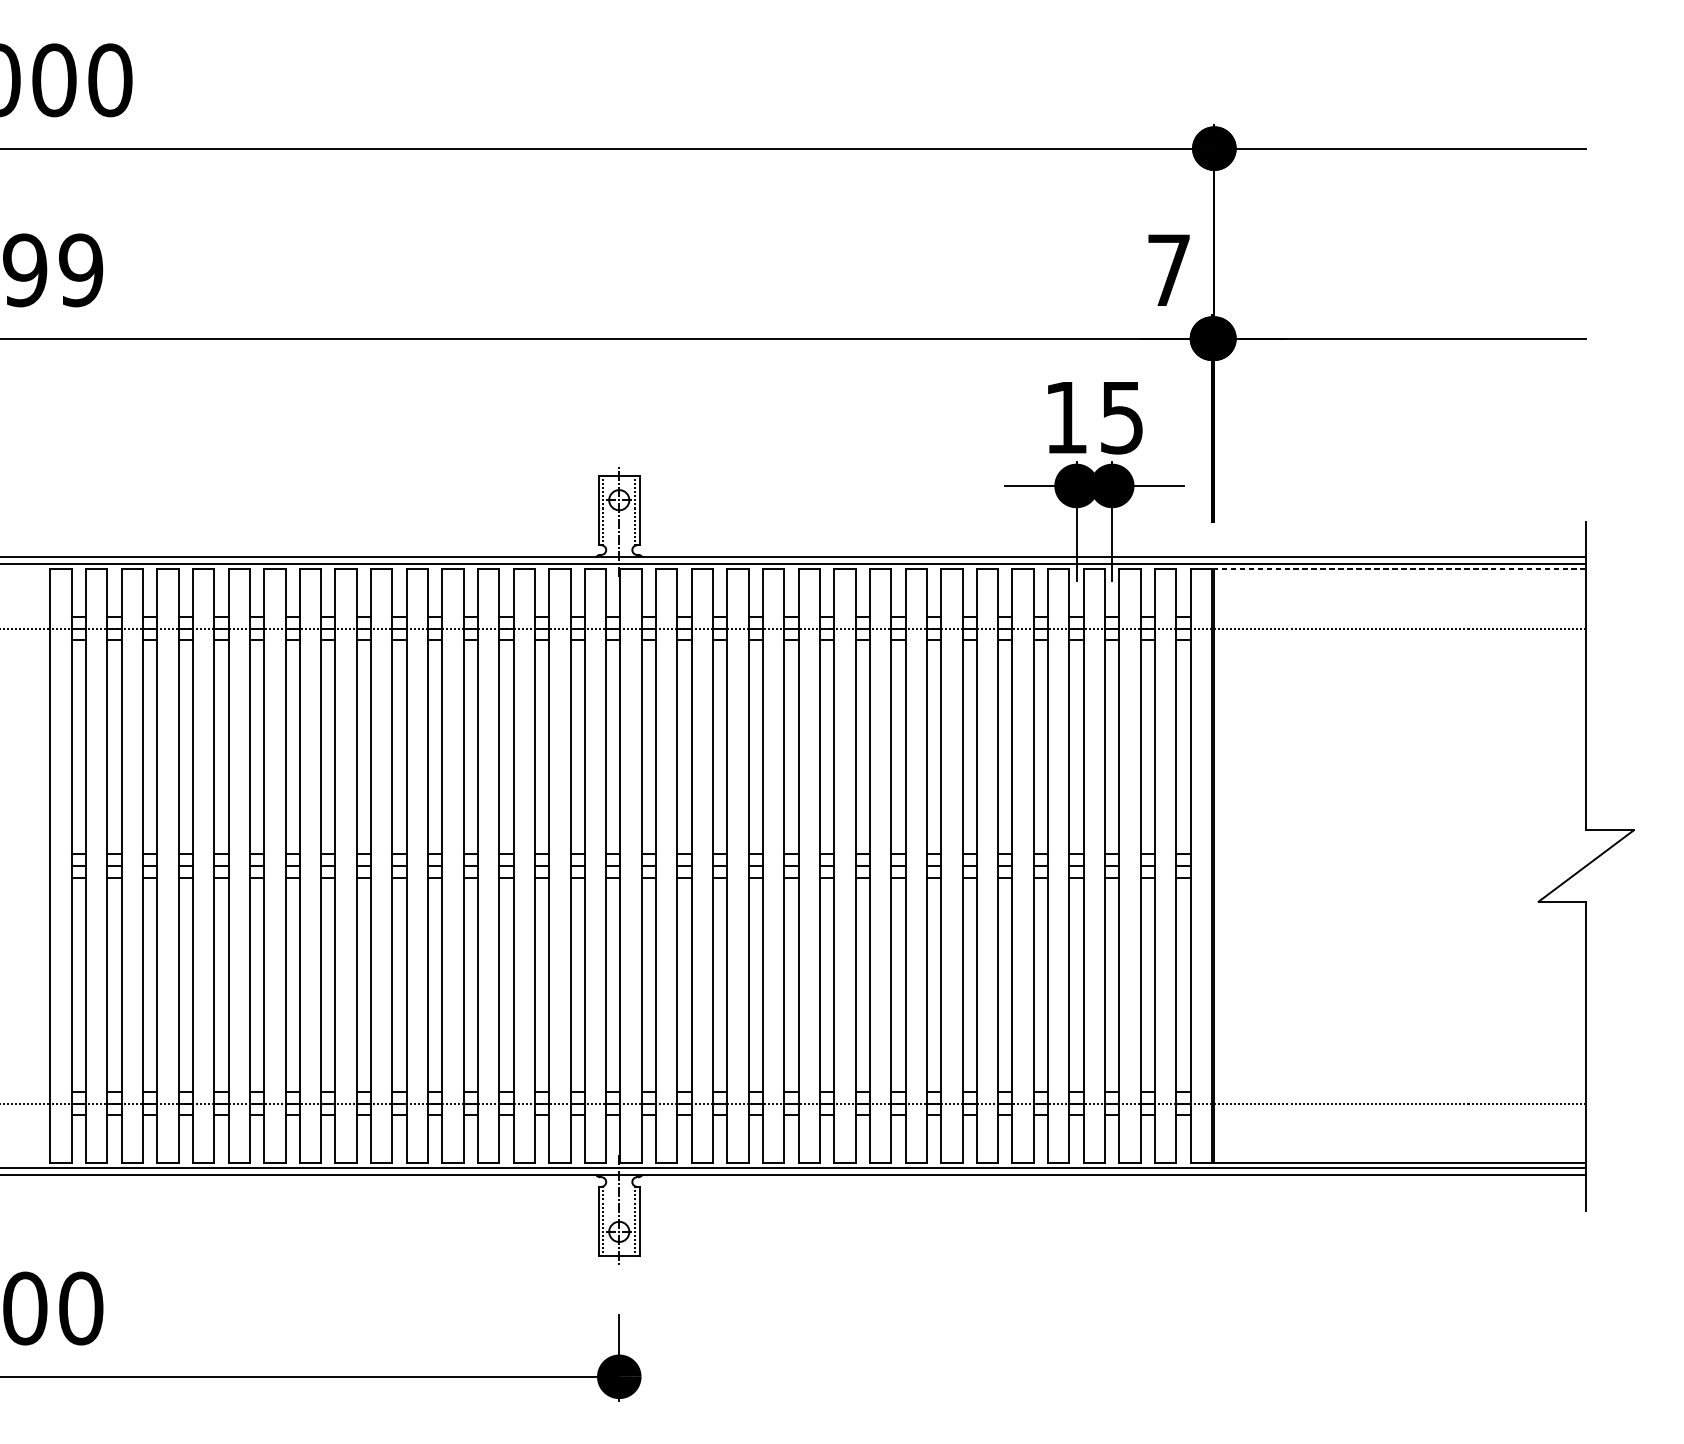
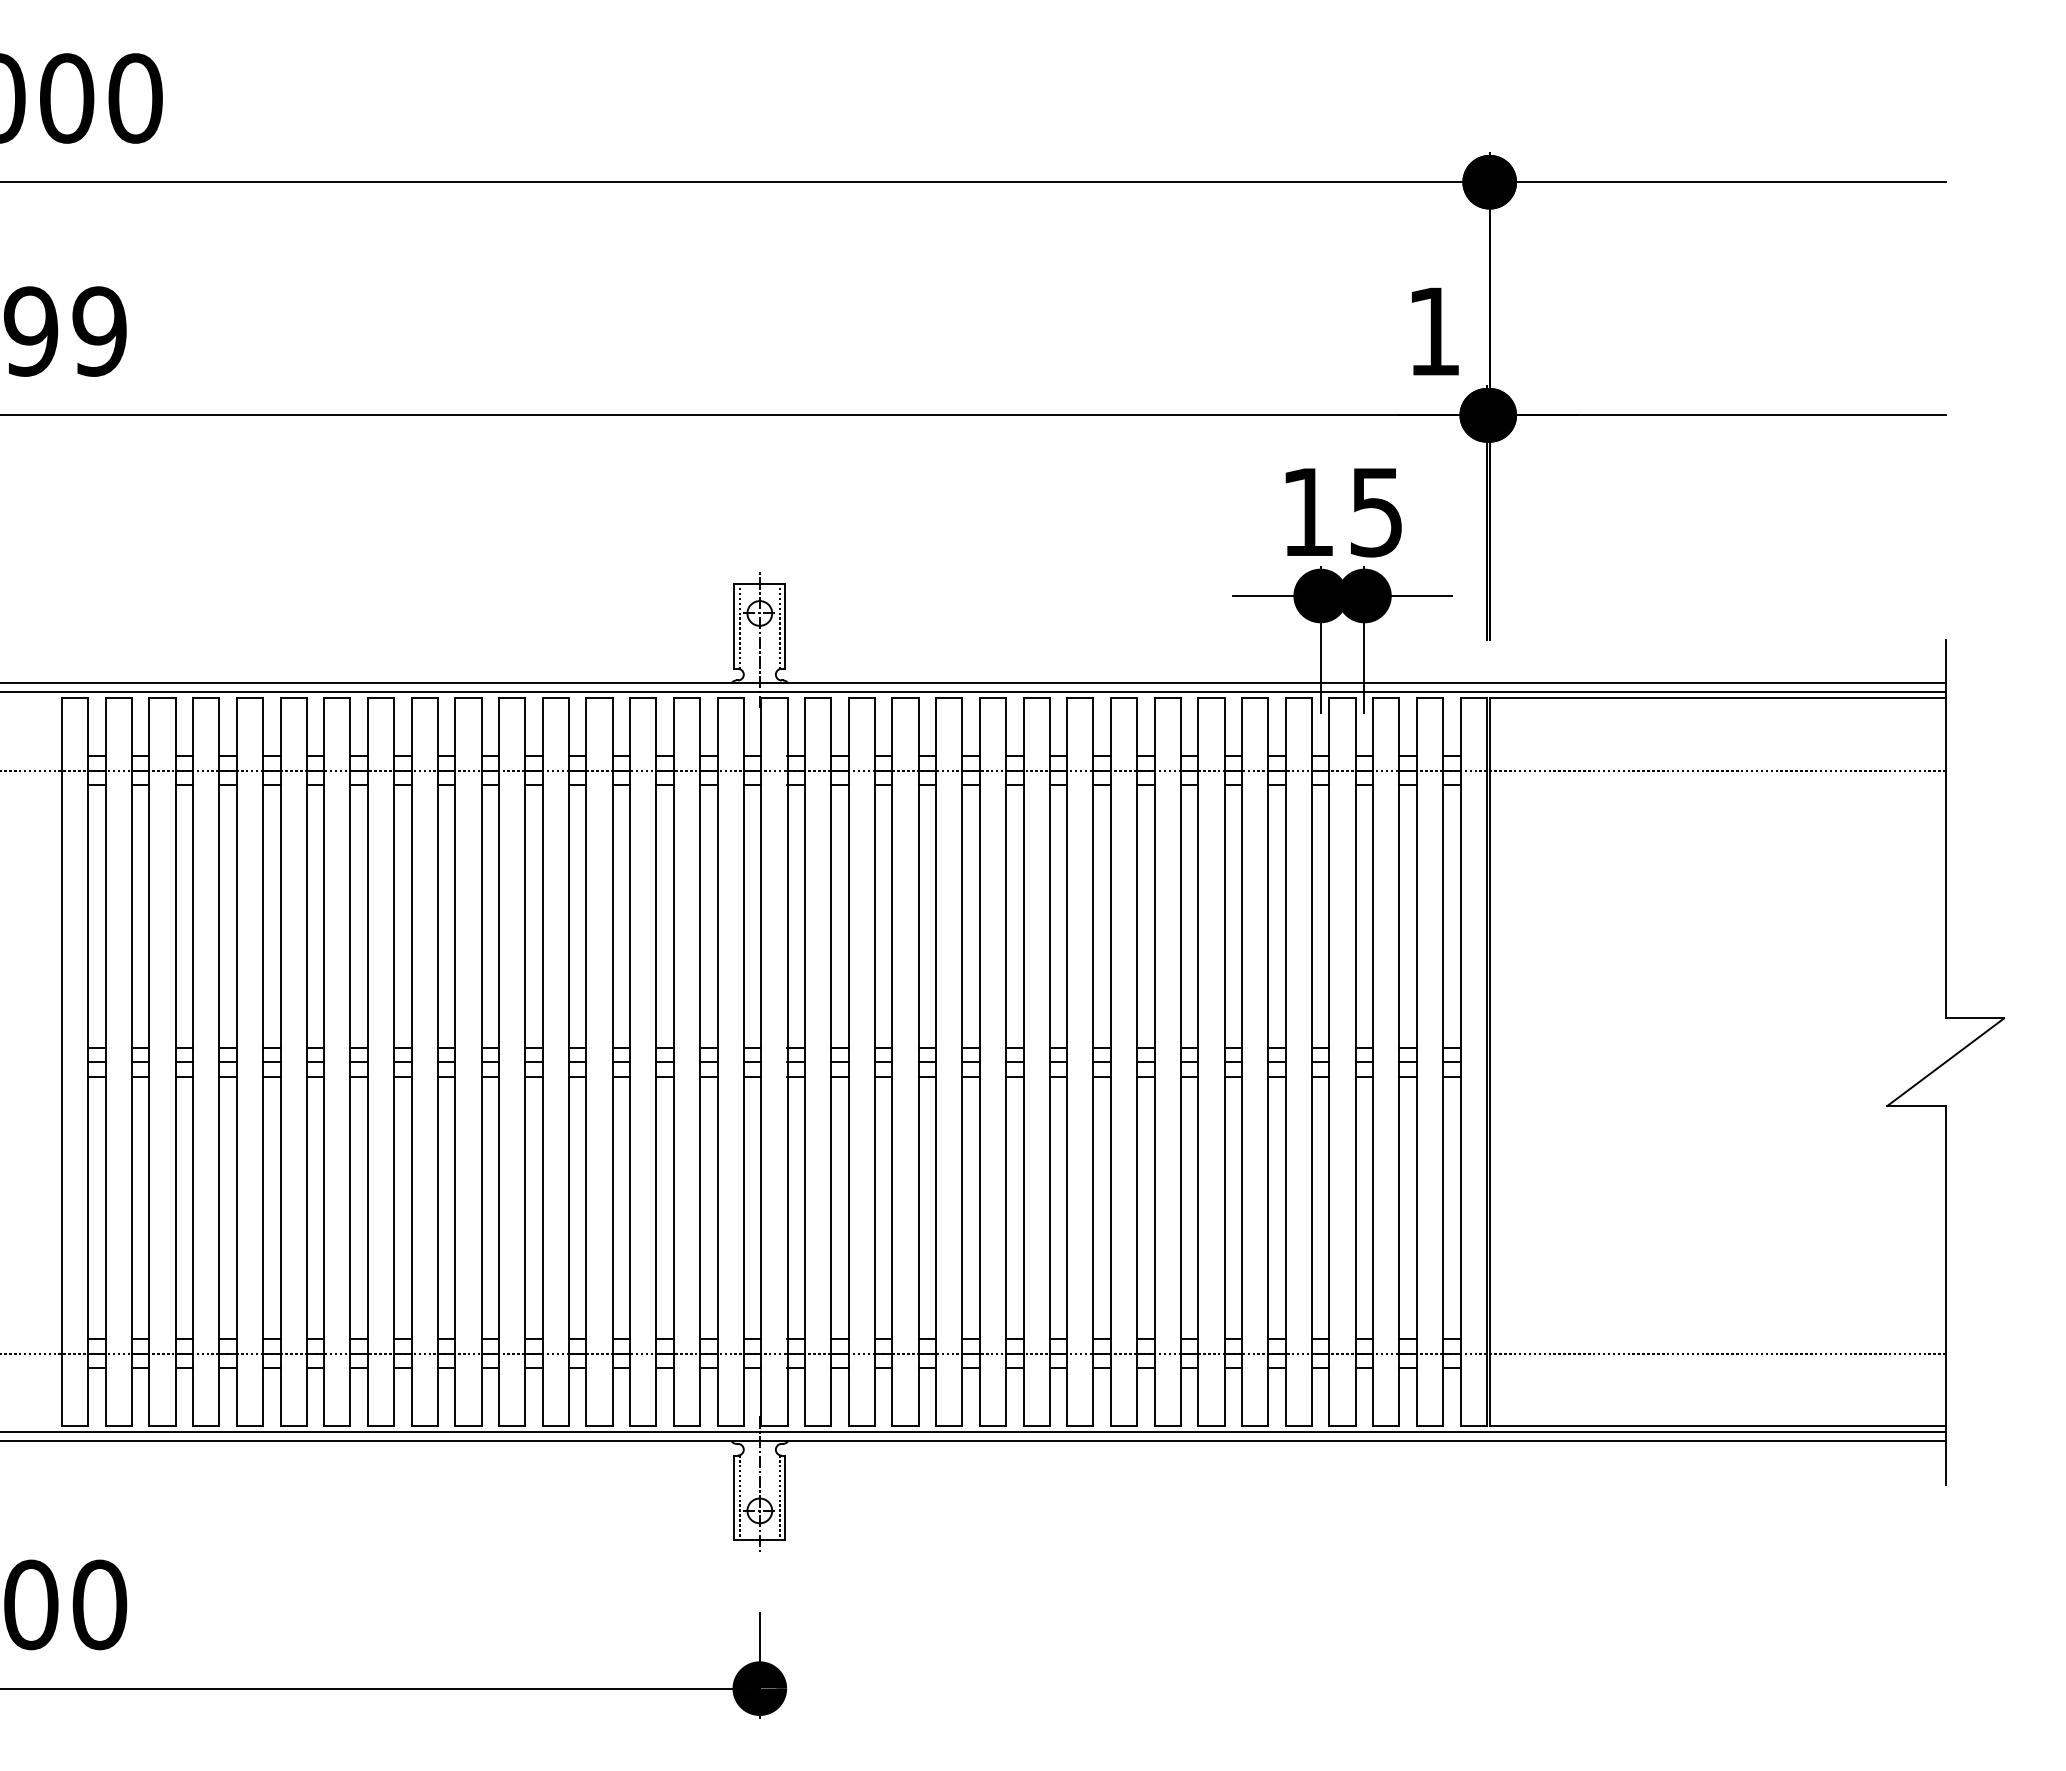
text: (1169, 270) -> (1434, 331), 7 -> 1
line: (1400, 568) -> (1717, 697), dashed -> solid

